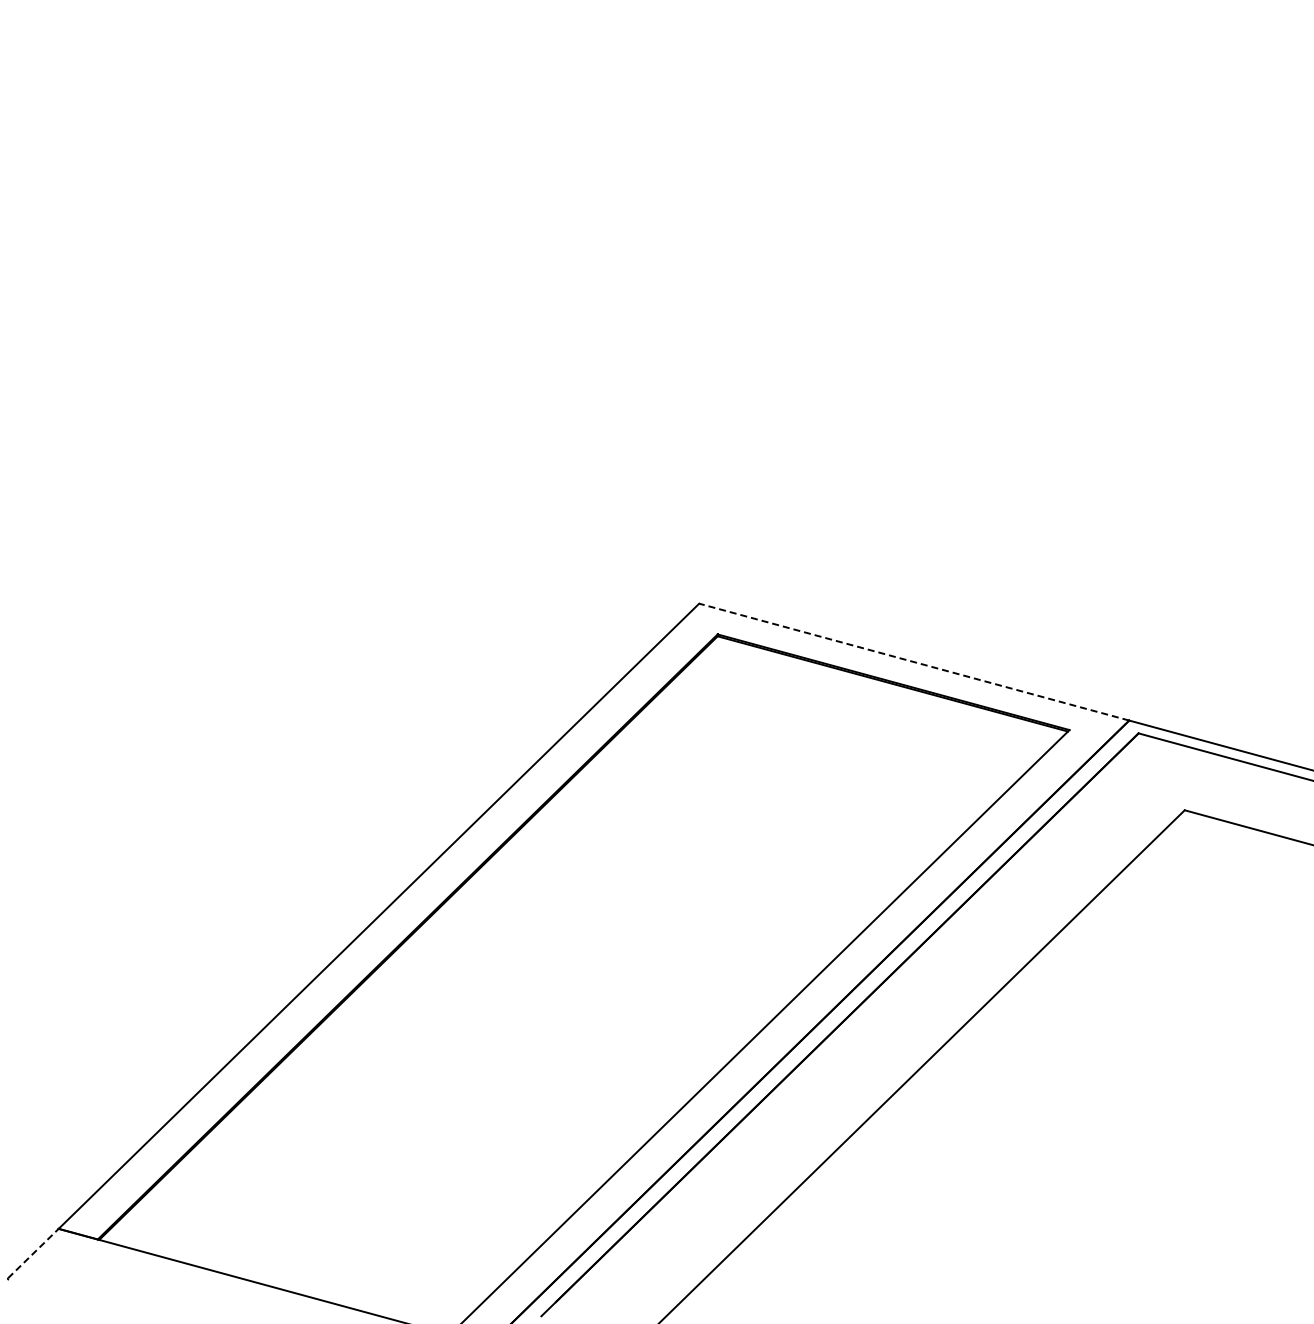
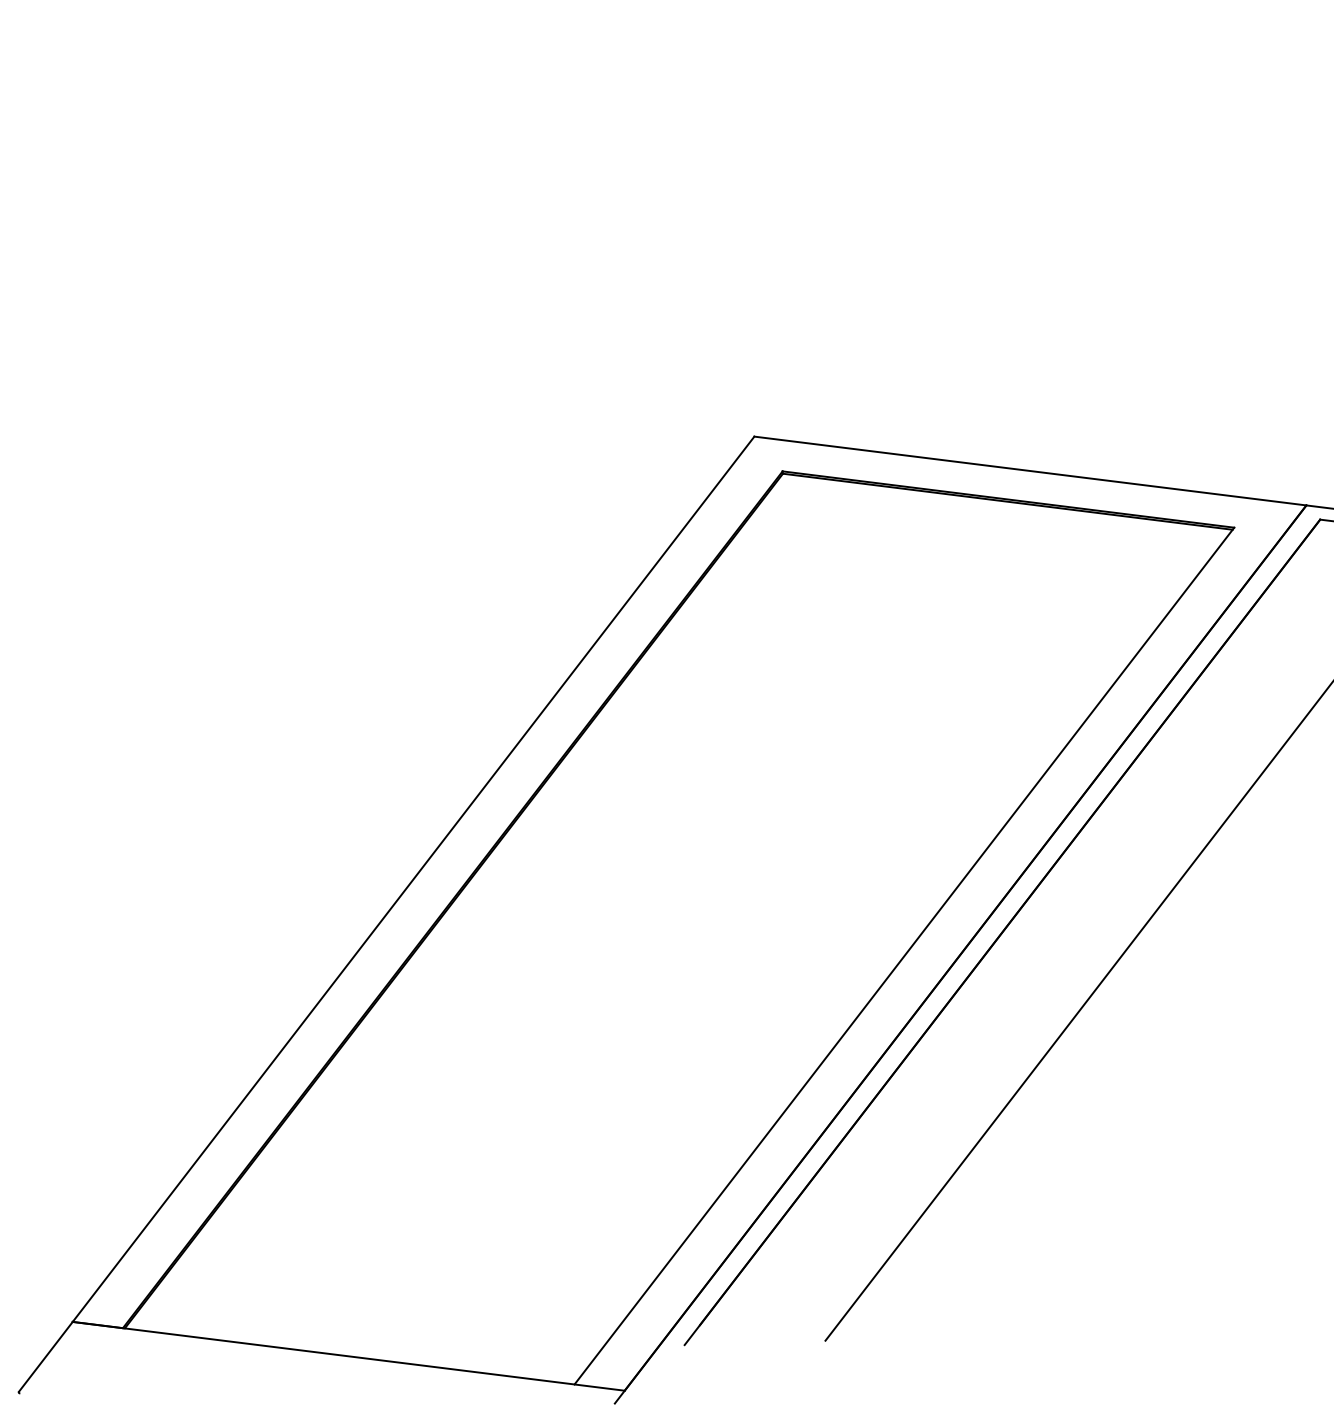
line: (914, 662) -> (1030, 471), dashed -> solid
line: (33, 1253) -> (45, 1356), dashed -> solid

